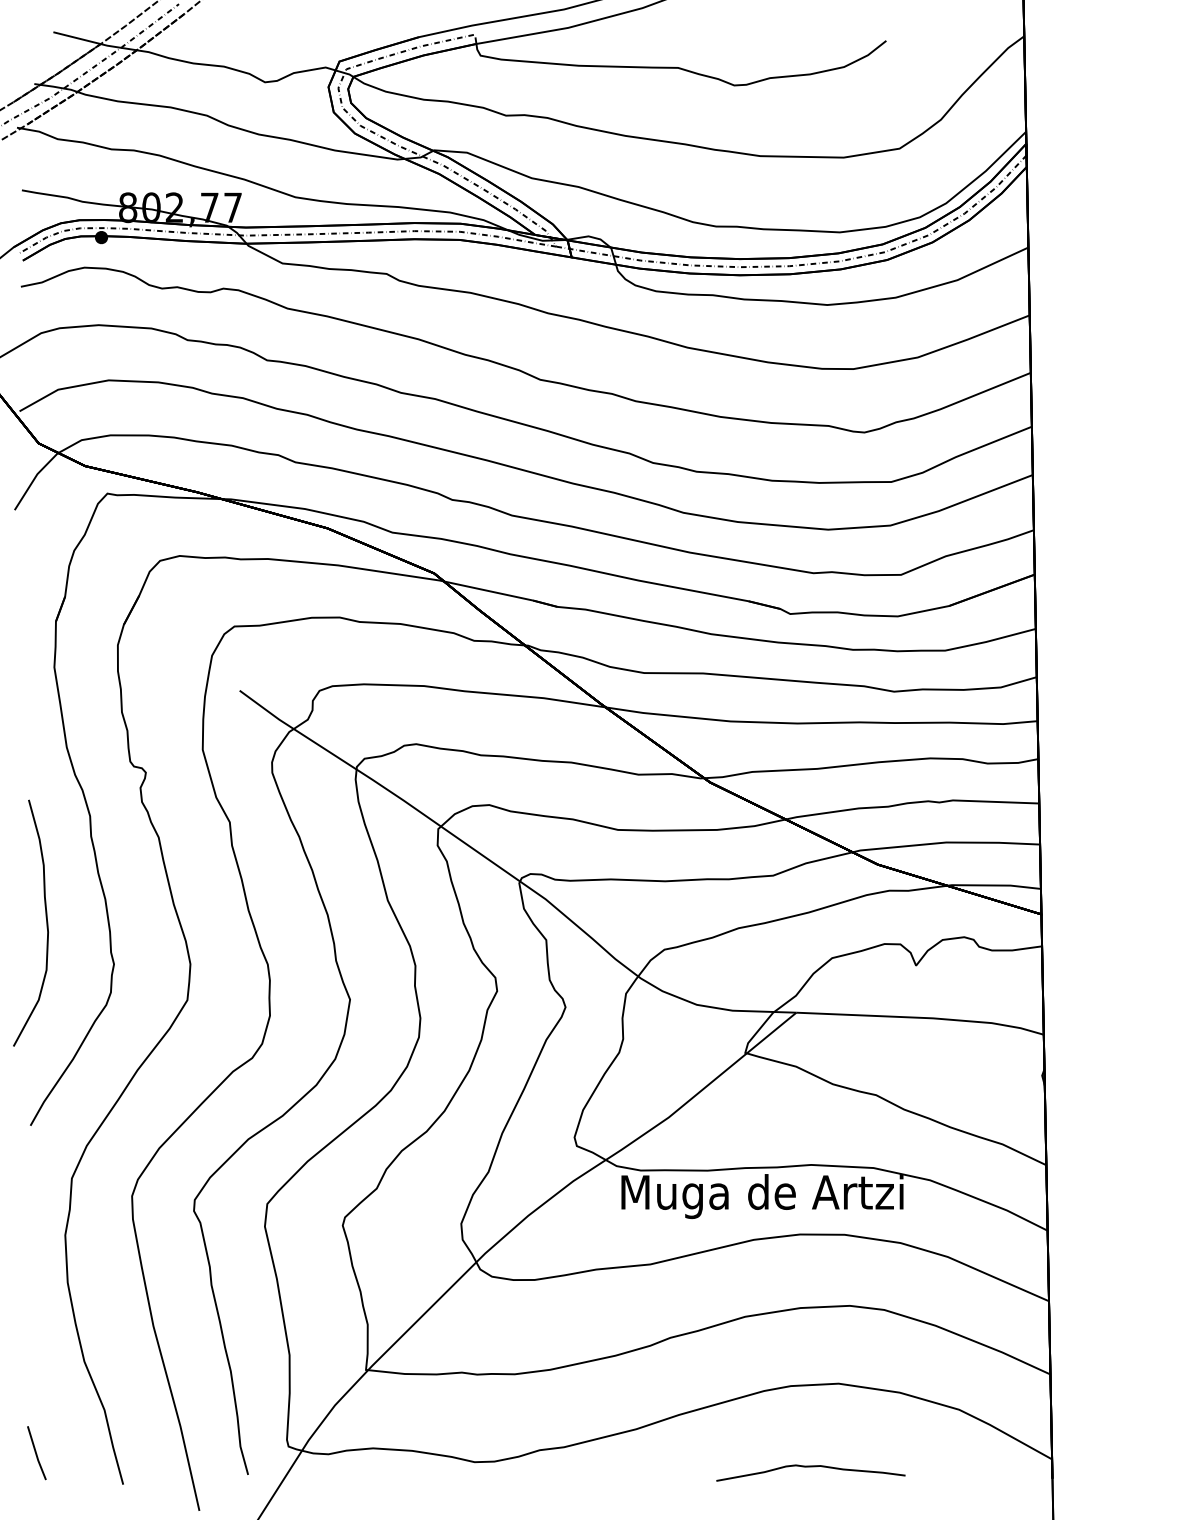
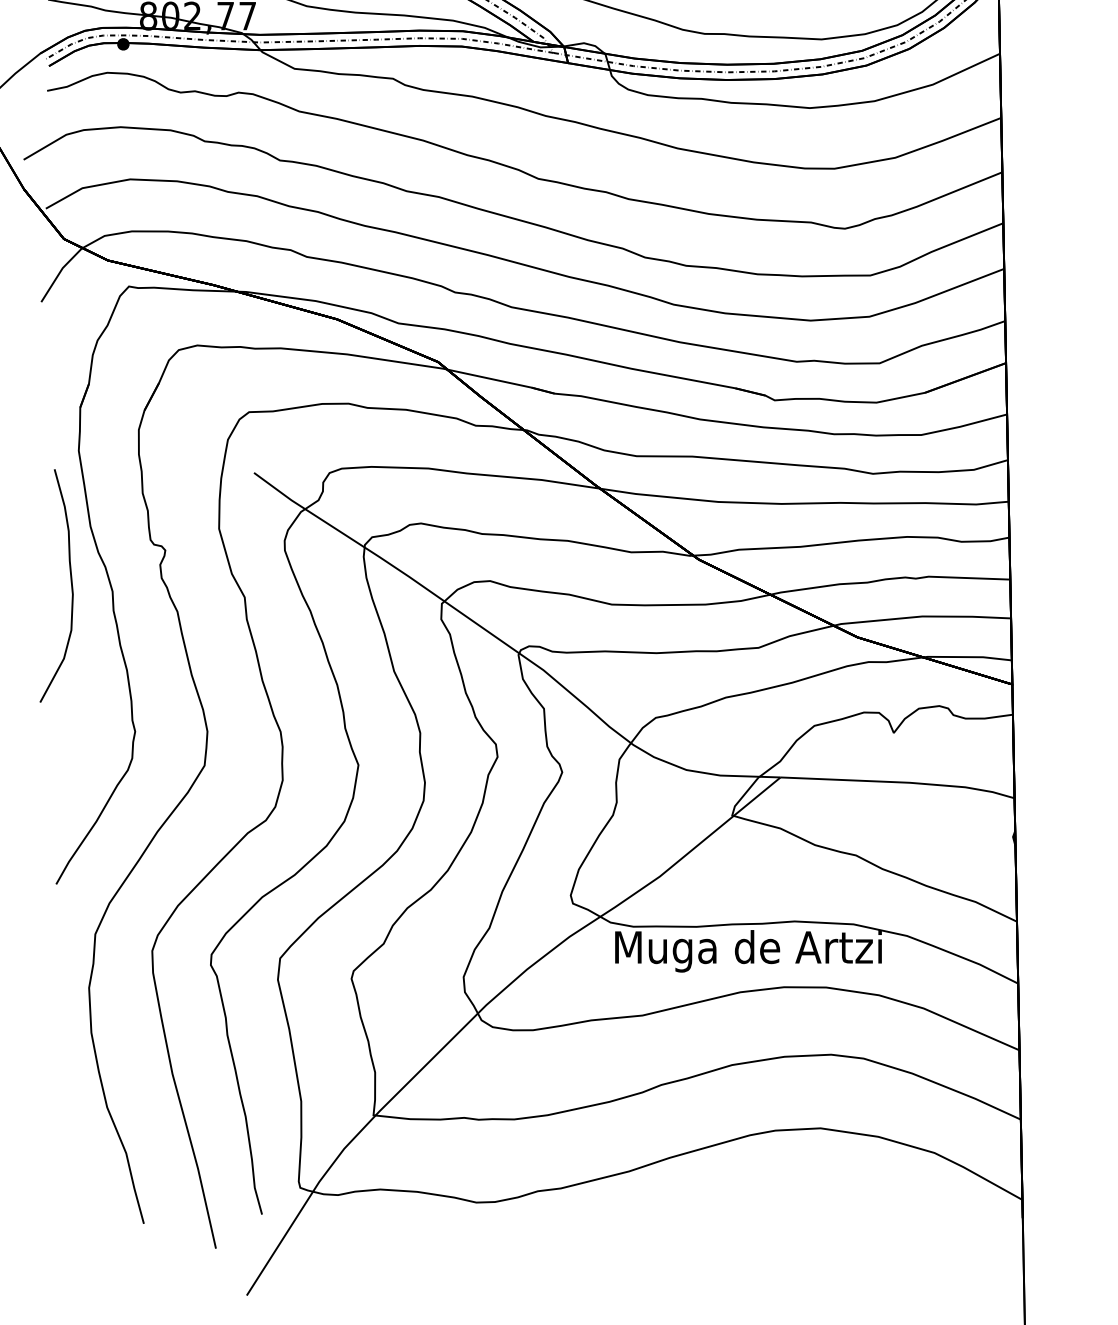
curve: (45, 917) -> (70, 580), moved
line: (36, 1453) -> (61, 1194), removed
curve: (810, 1467) -> (793, 1207), removed

